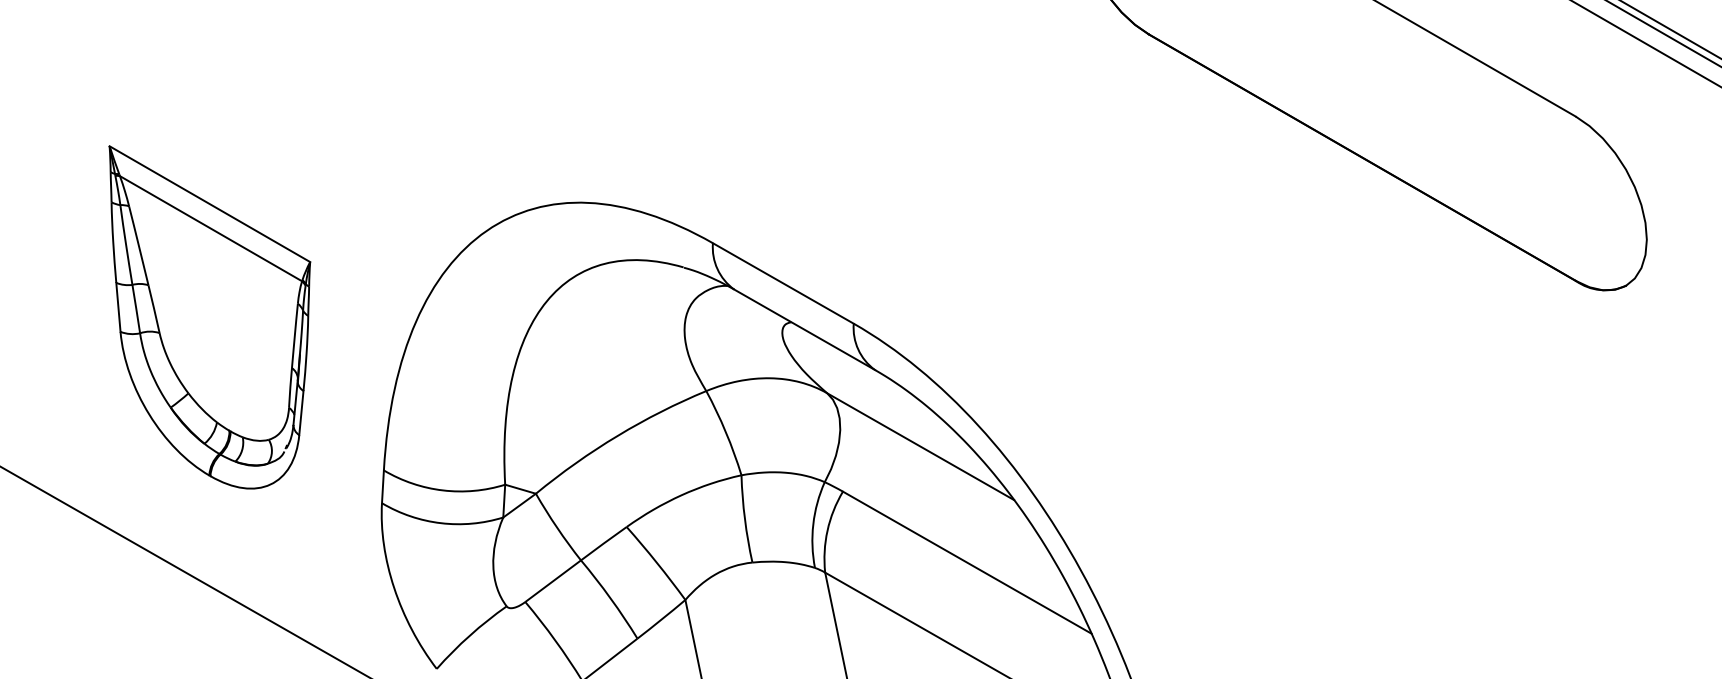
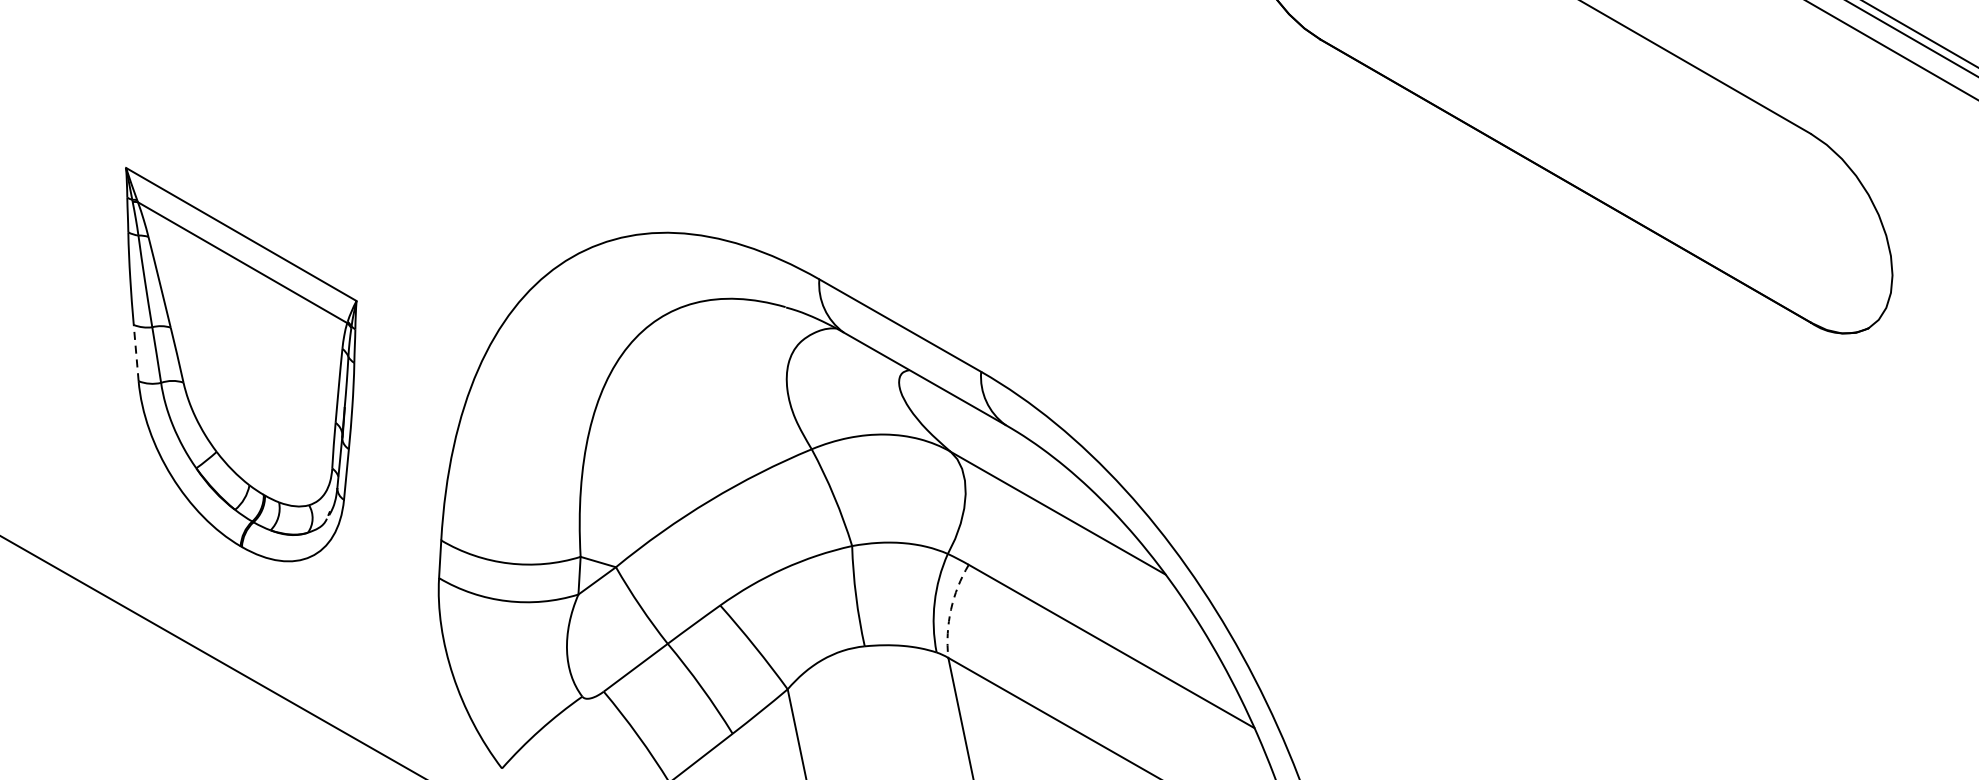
line: (118, 307) -> (136, 353), solid -> dashed
arc: (827, 530) -> (951, 609), solid -> dashed

